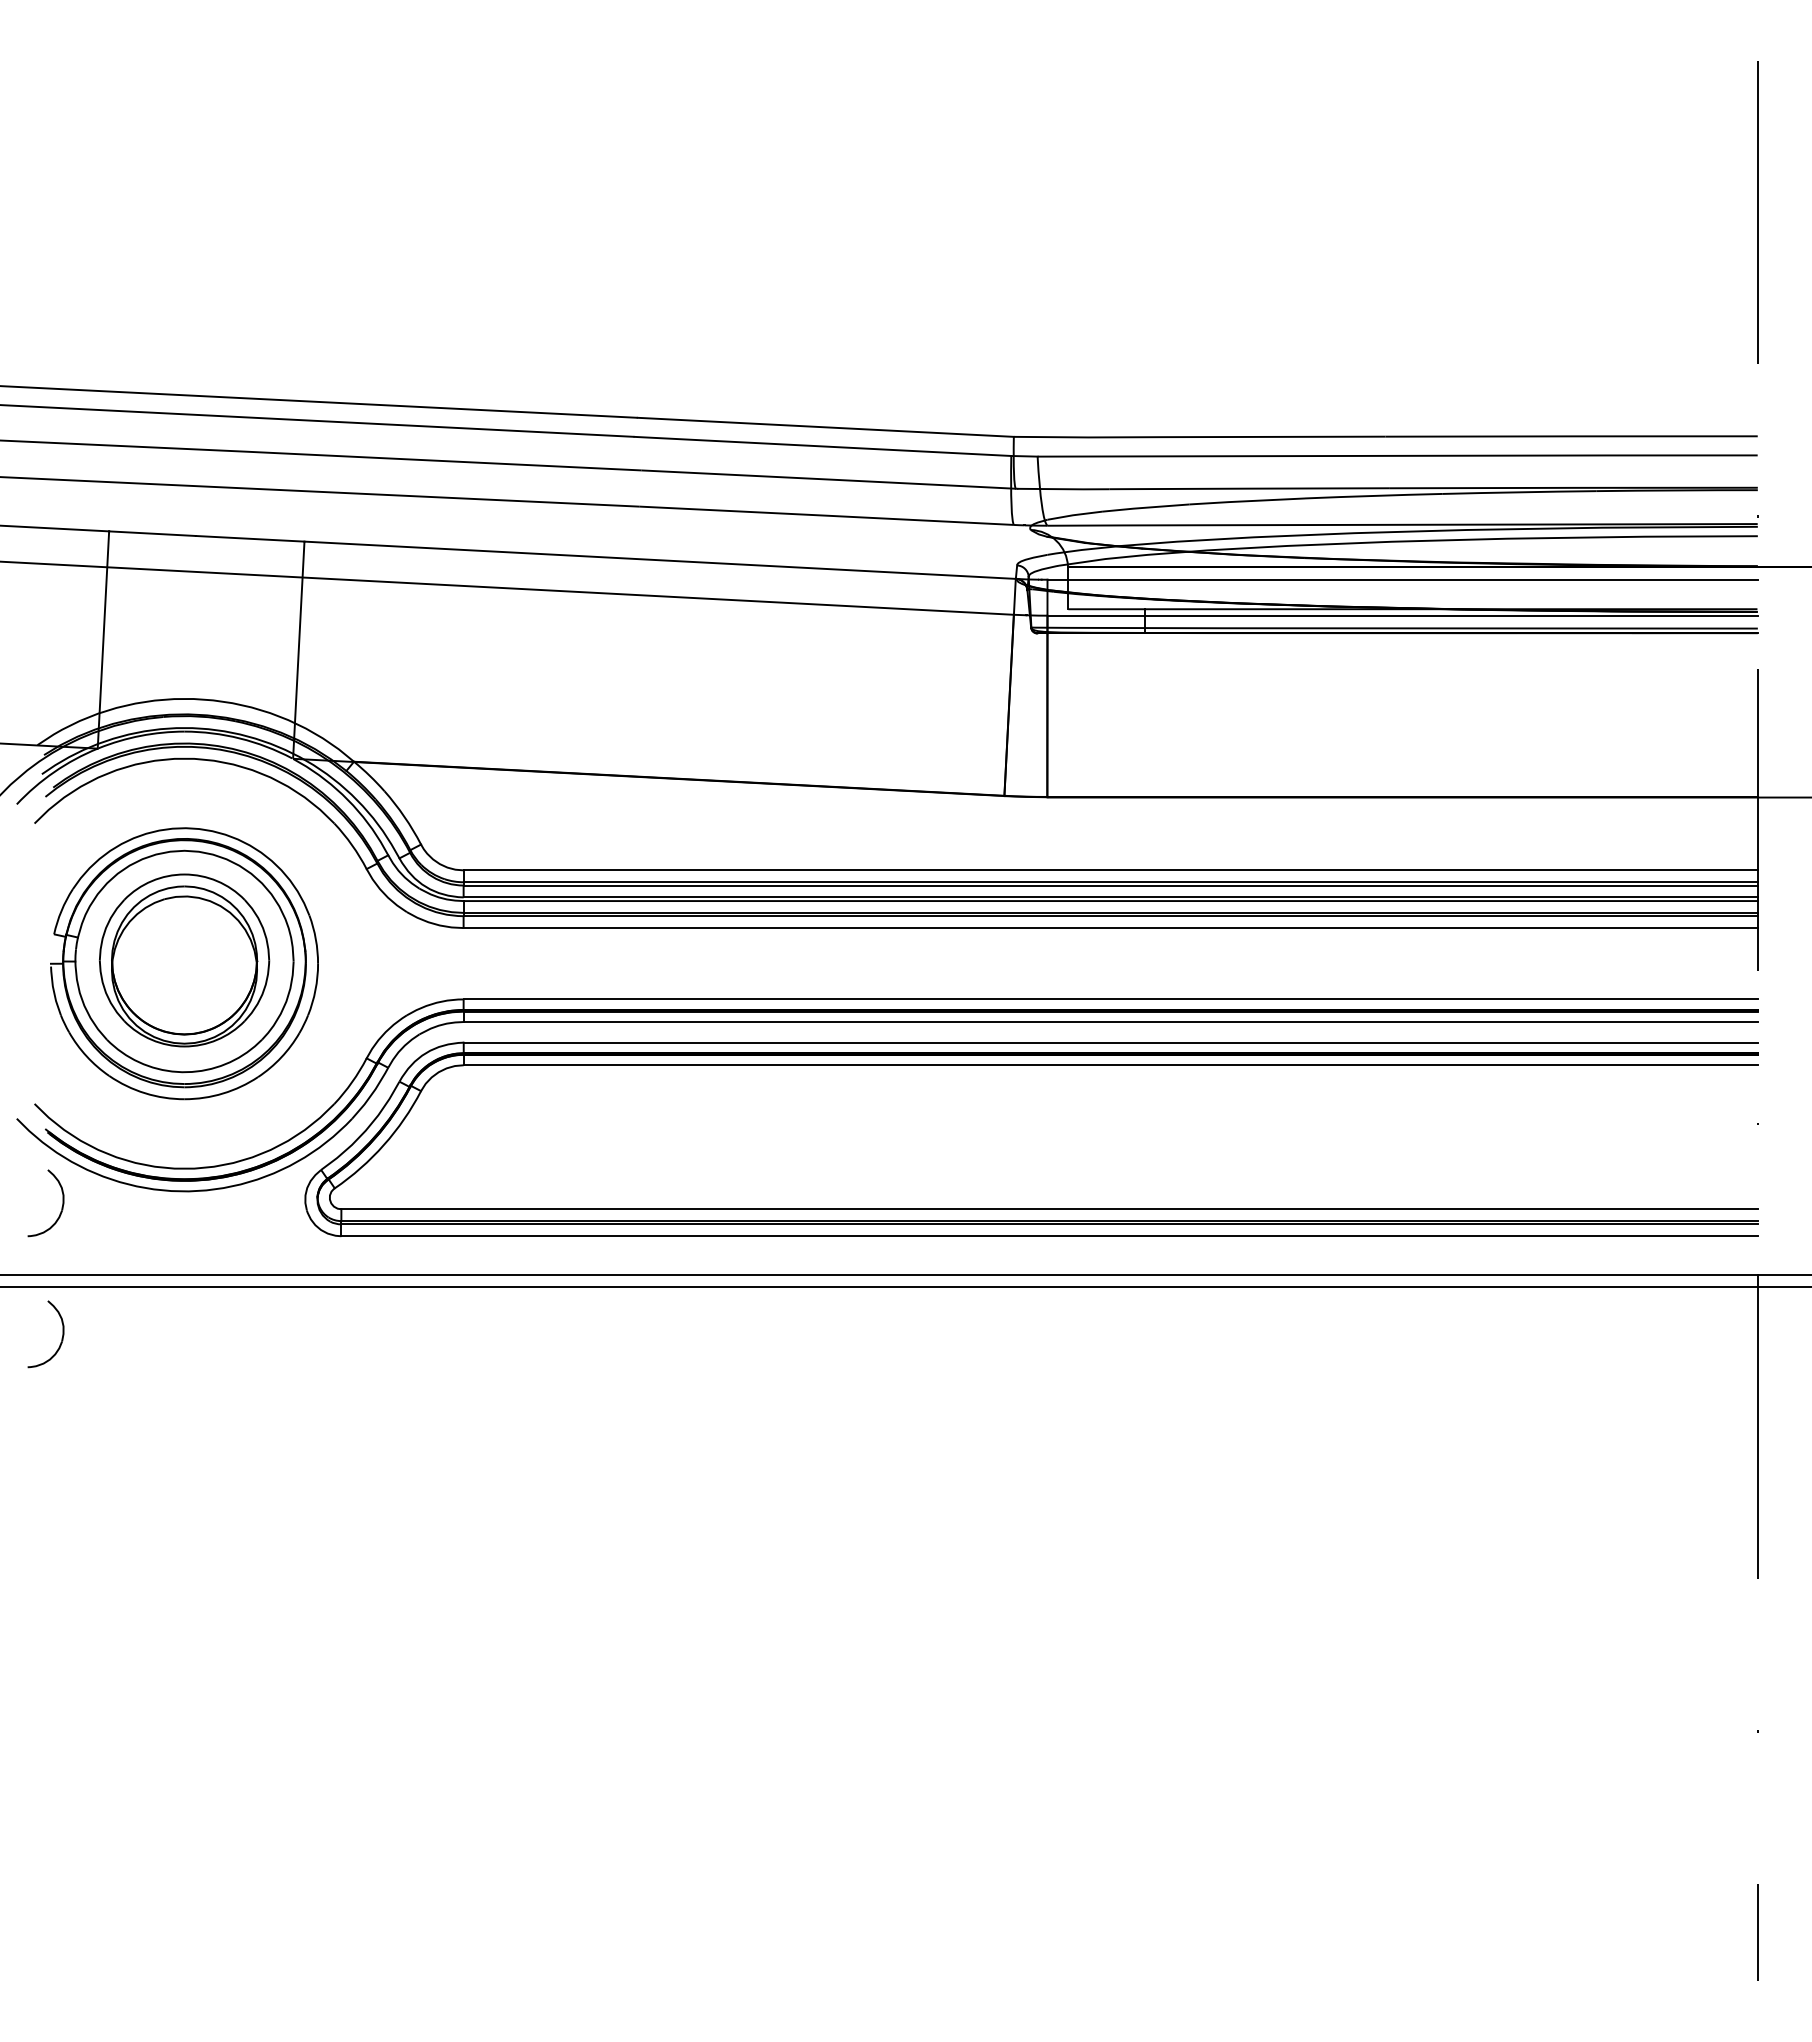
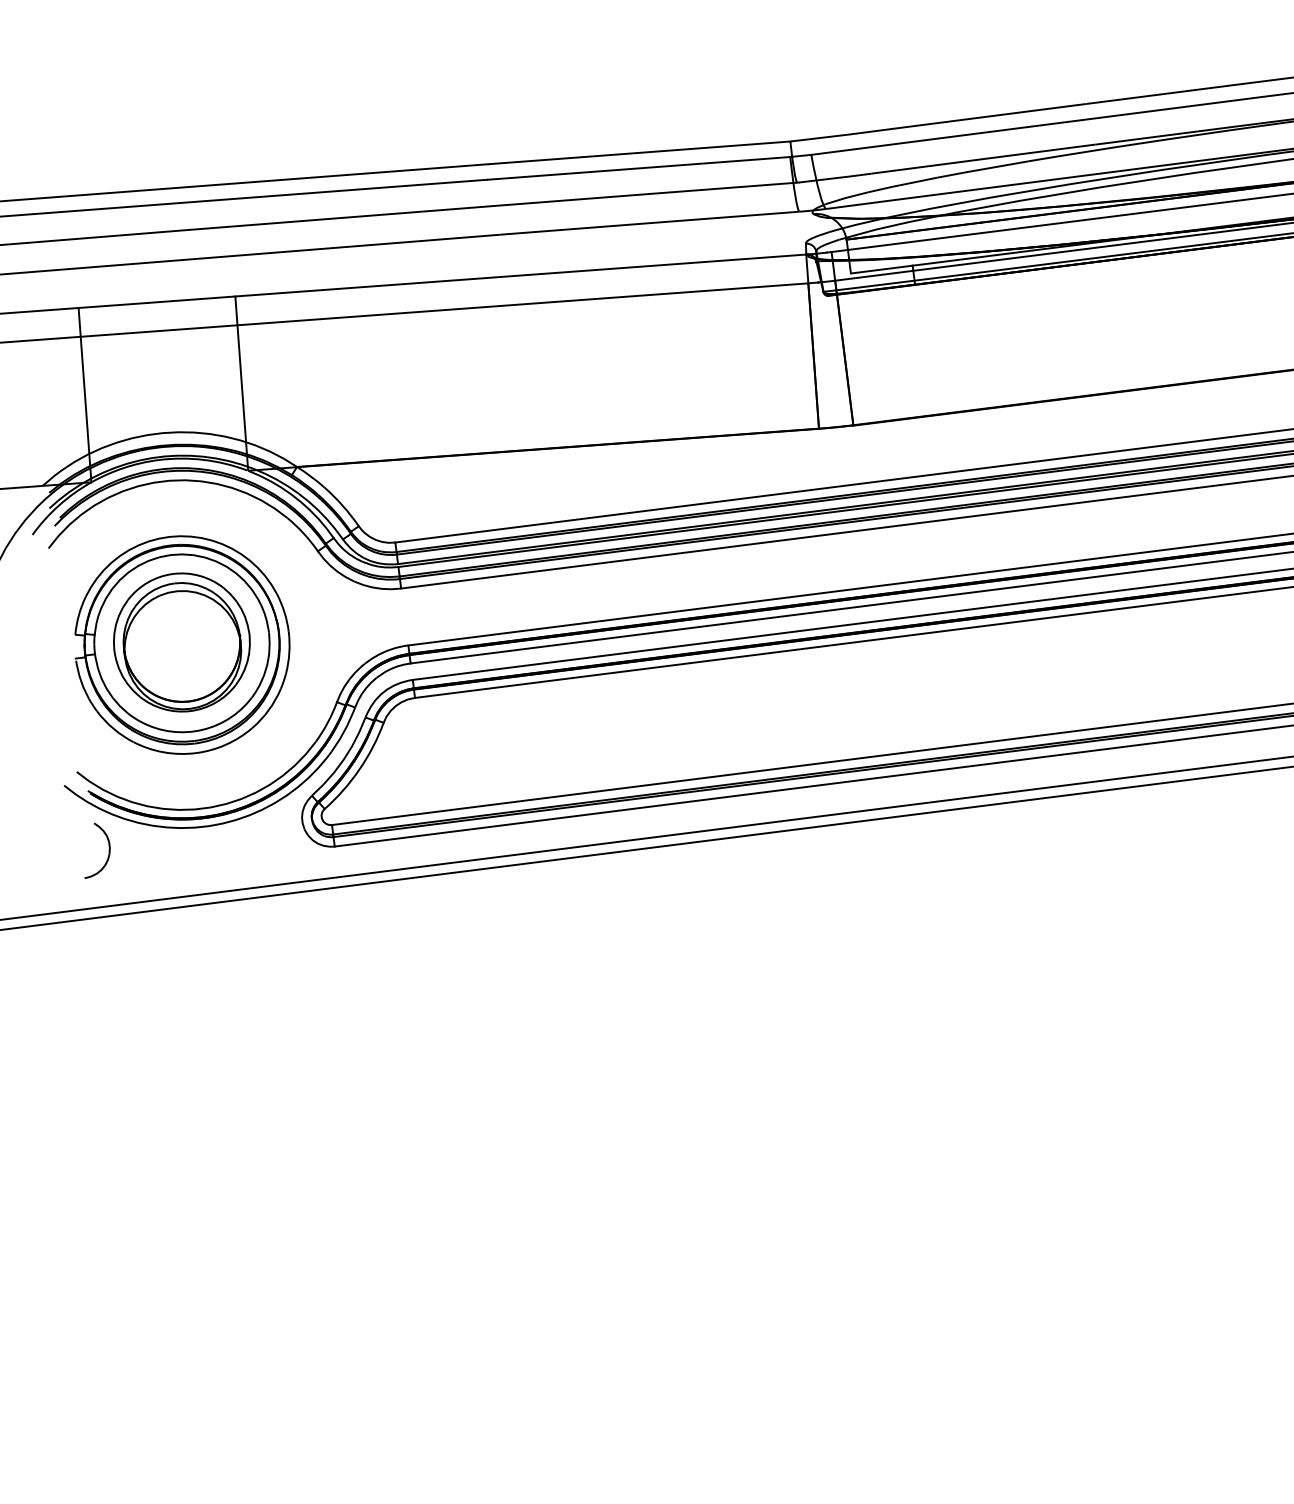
part: (61, 1338) -> (121, 956), removed

